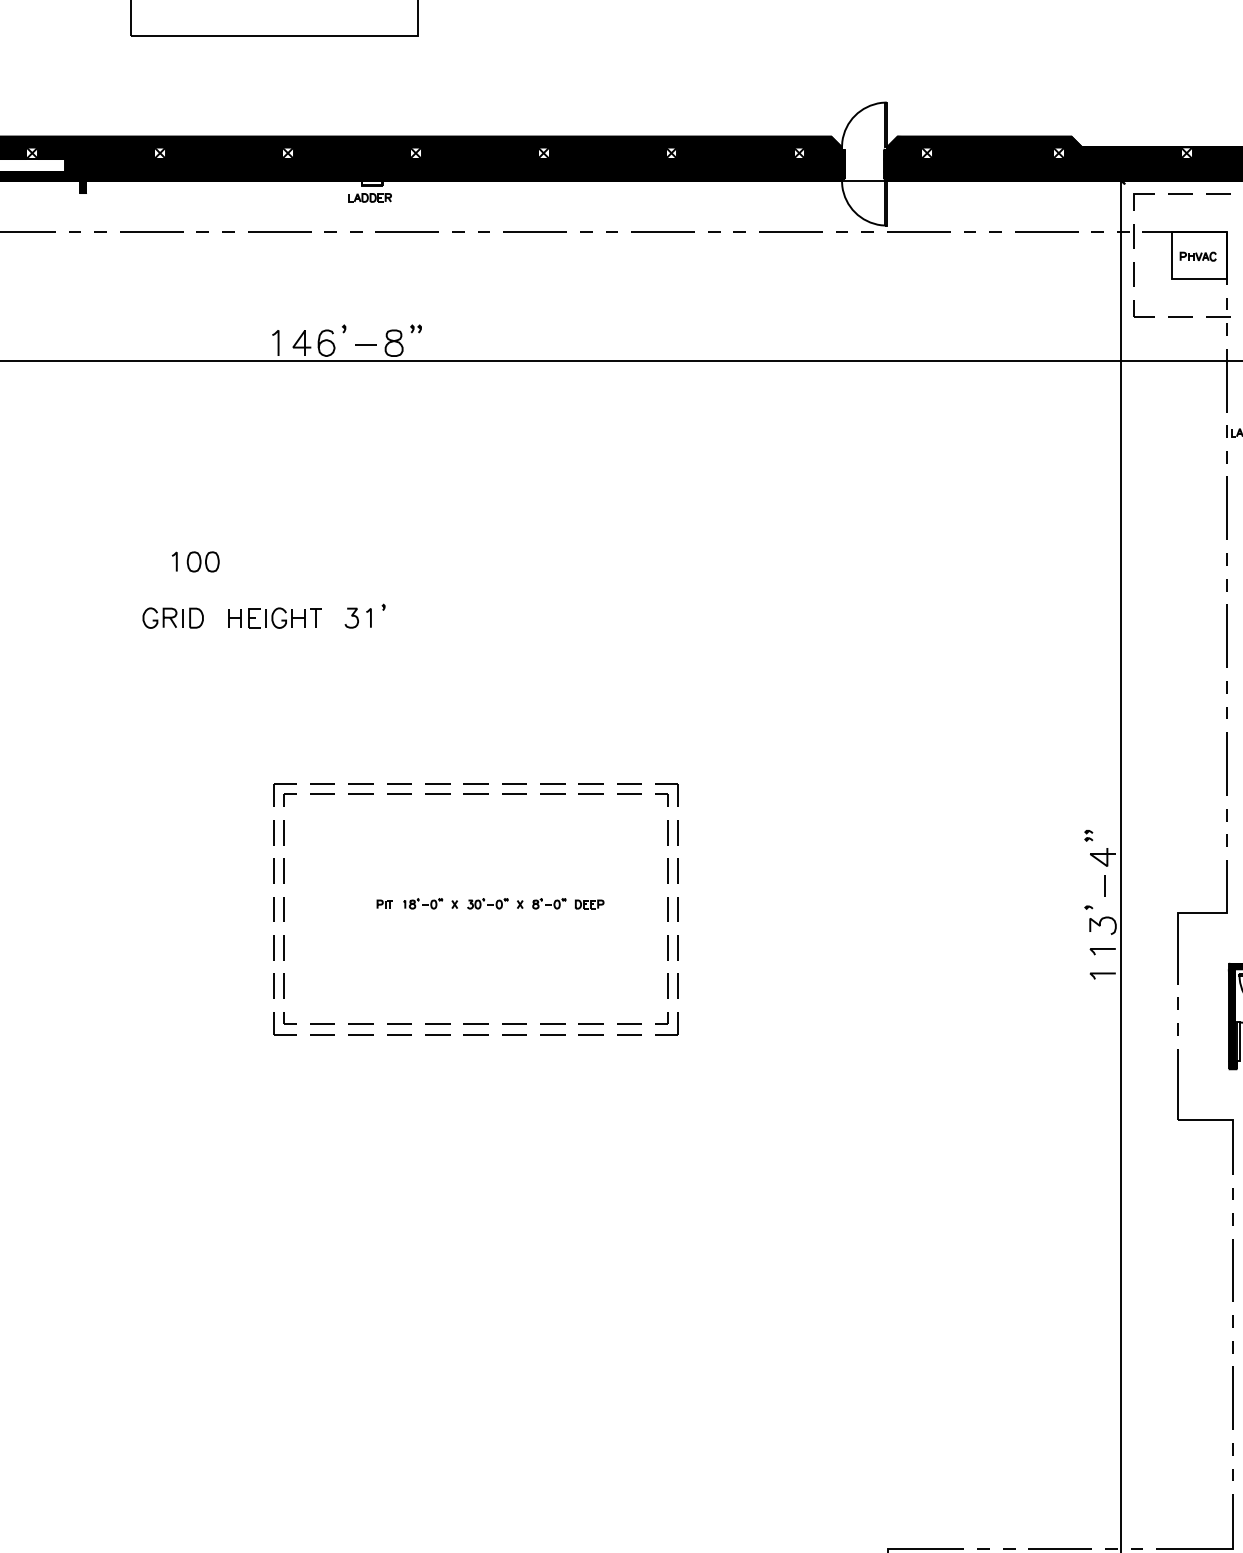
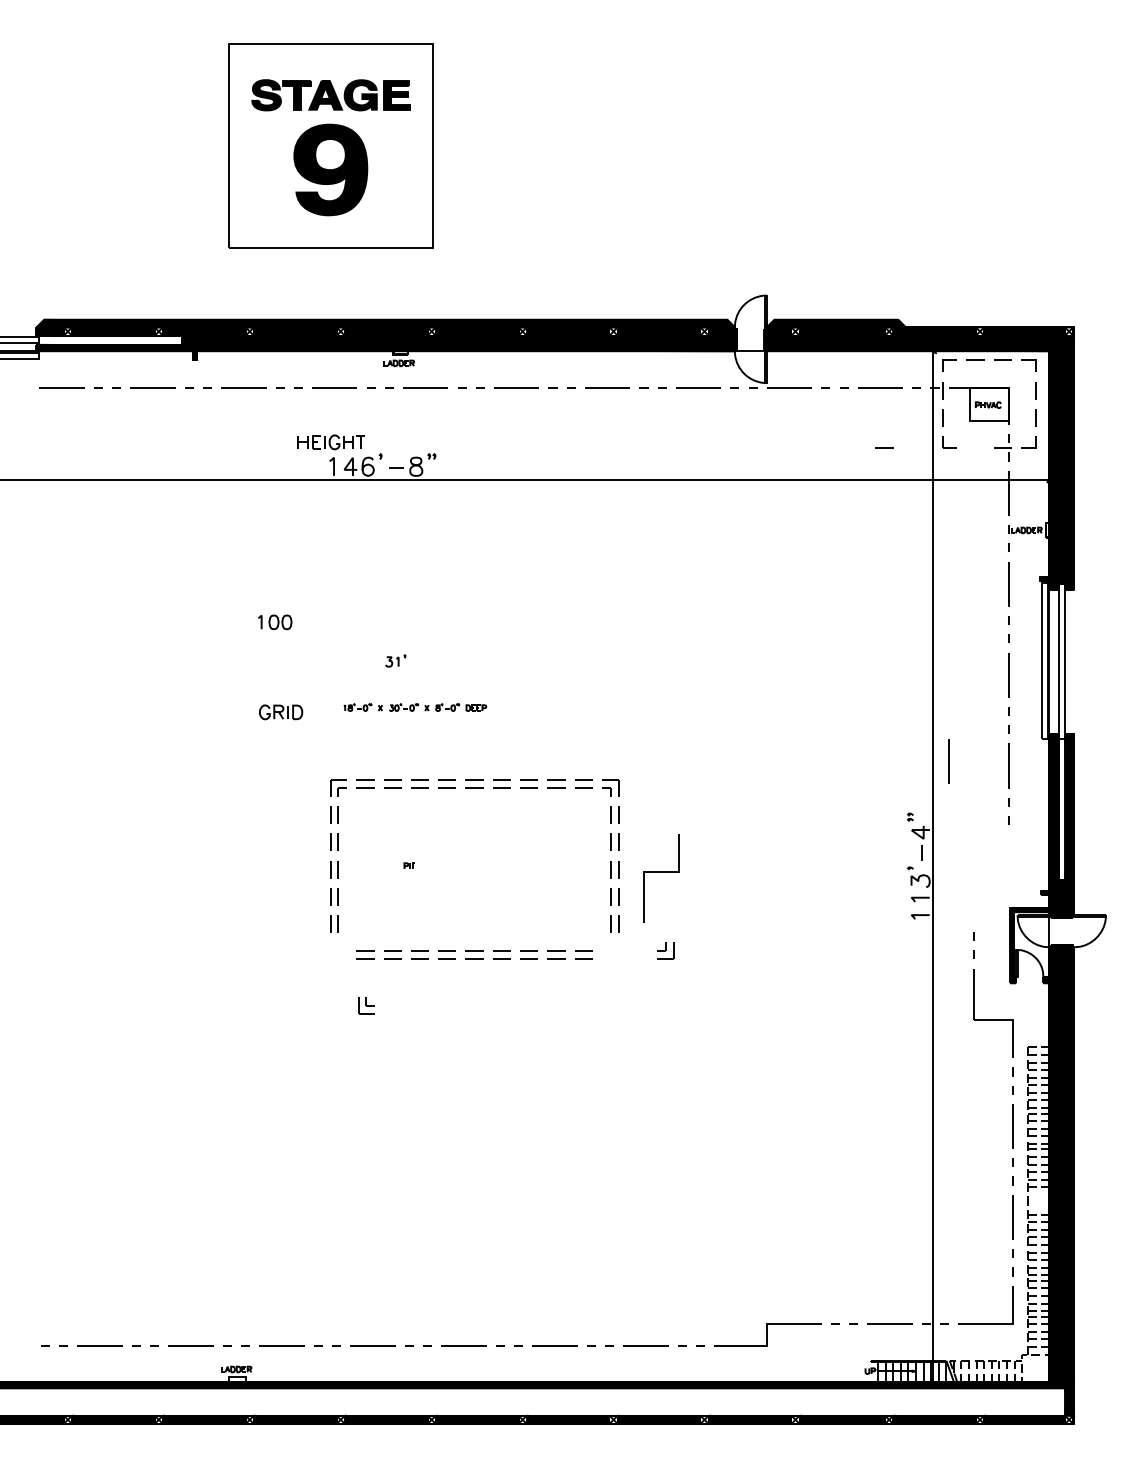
line: (1180, 316) -> (884, 447), moved
part: (364, 615) -> (395, 660), size x0.7
part: (173, 618) -> (281, 712), moved
part: (273, 618) -> (330, 442), moved
line: (1142, 757) -> (948, 761), added
part: (504, 903) -> (415, 707), moved
line: (1202, 913) -> (661, 872), moved
part: (284, 1023) -> (366, 1005), moved
part: (667, 1023) -> (665, 950), moved

